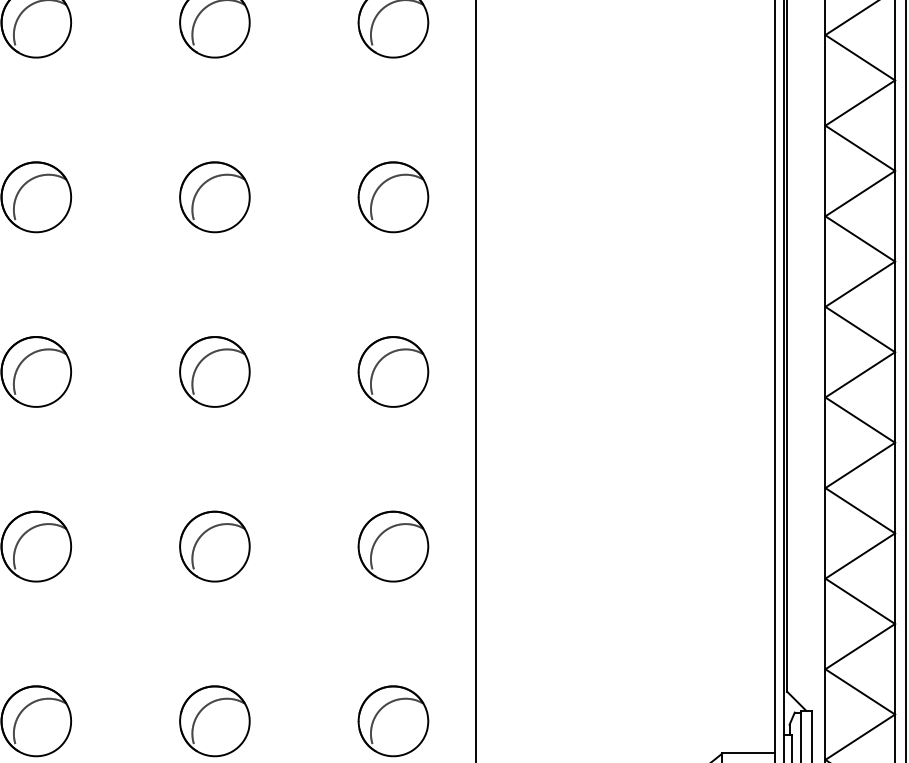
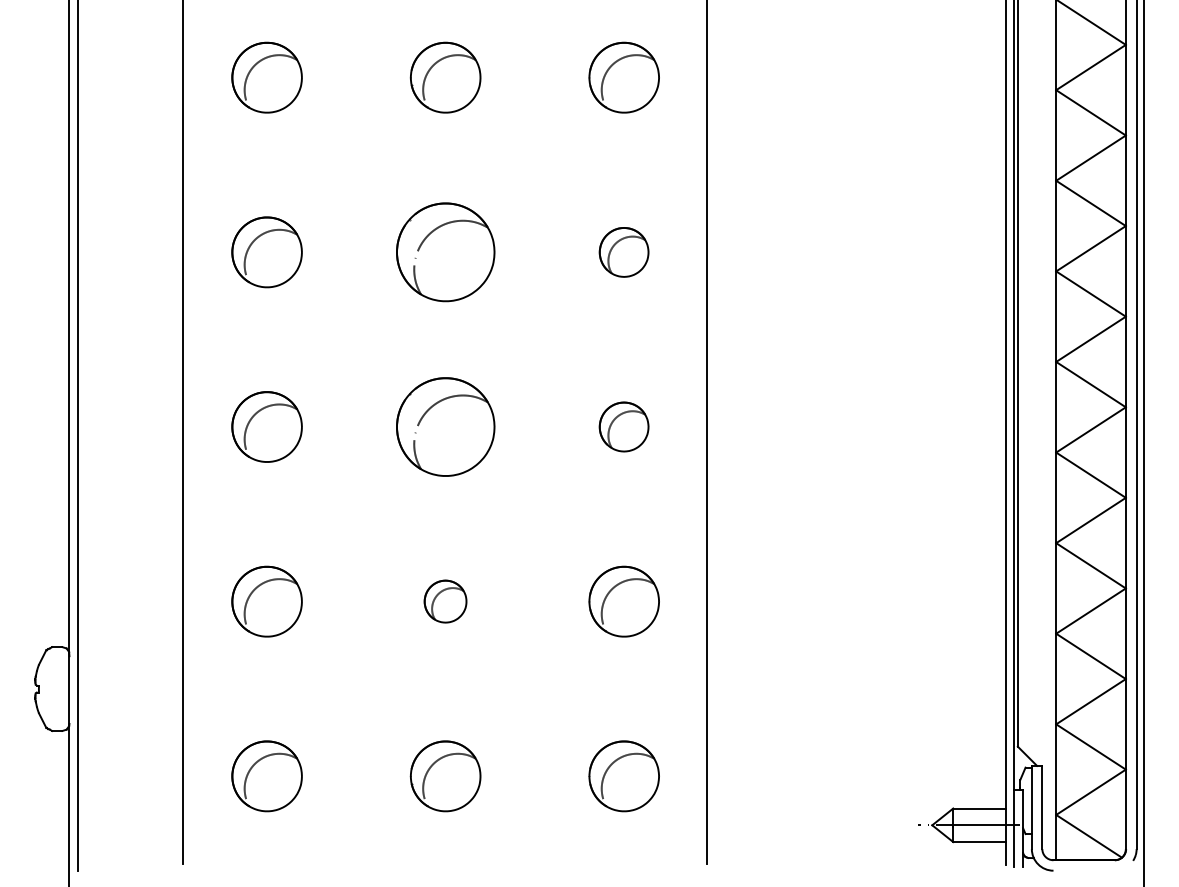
part: (214, 197) -> (445, 252), size x1.4
part: (392, 197) -> (623, 252), size x0.7
part: (214, 371) -> (445, 426), size x1.4
part: (392, 371) -> (623, 426), size x0.7
part: (214, 546) -> (445, 601), size x0.6

